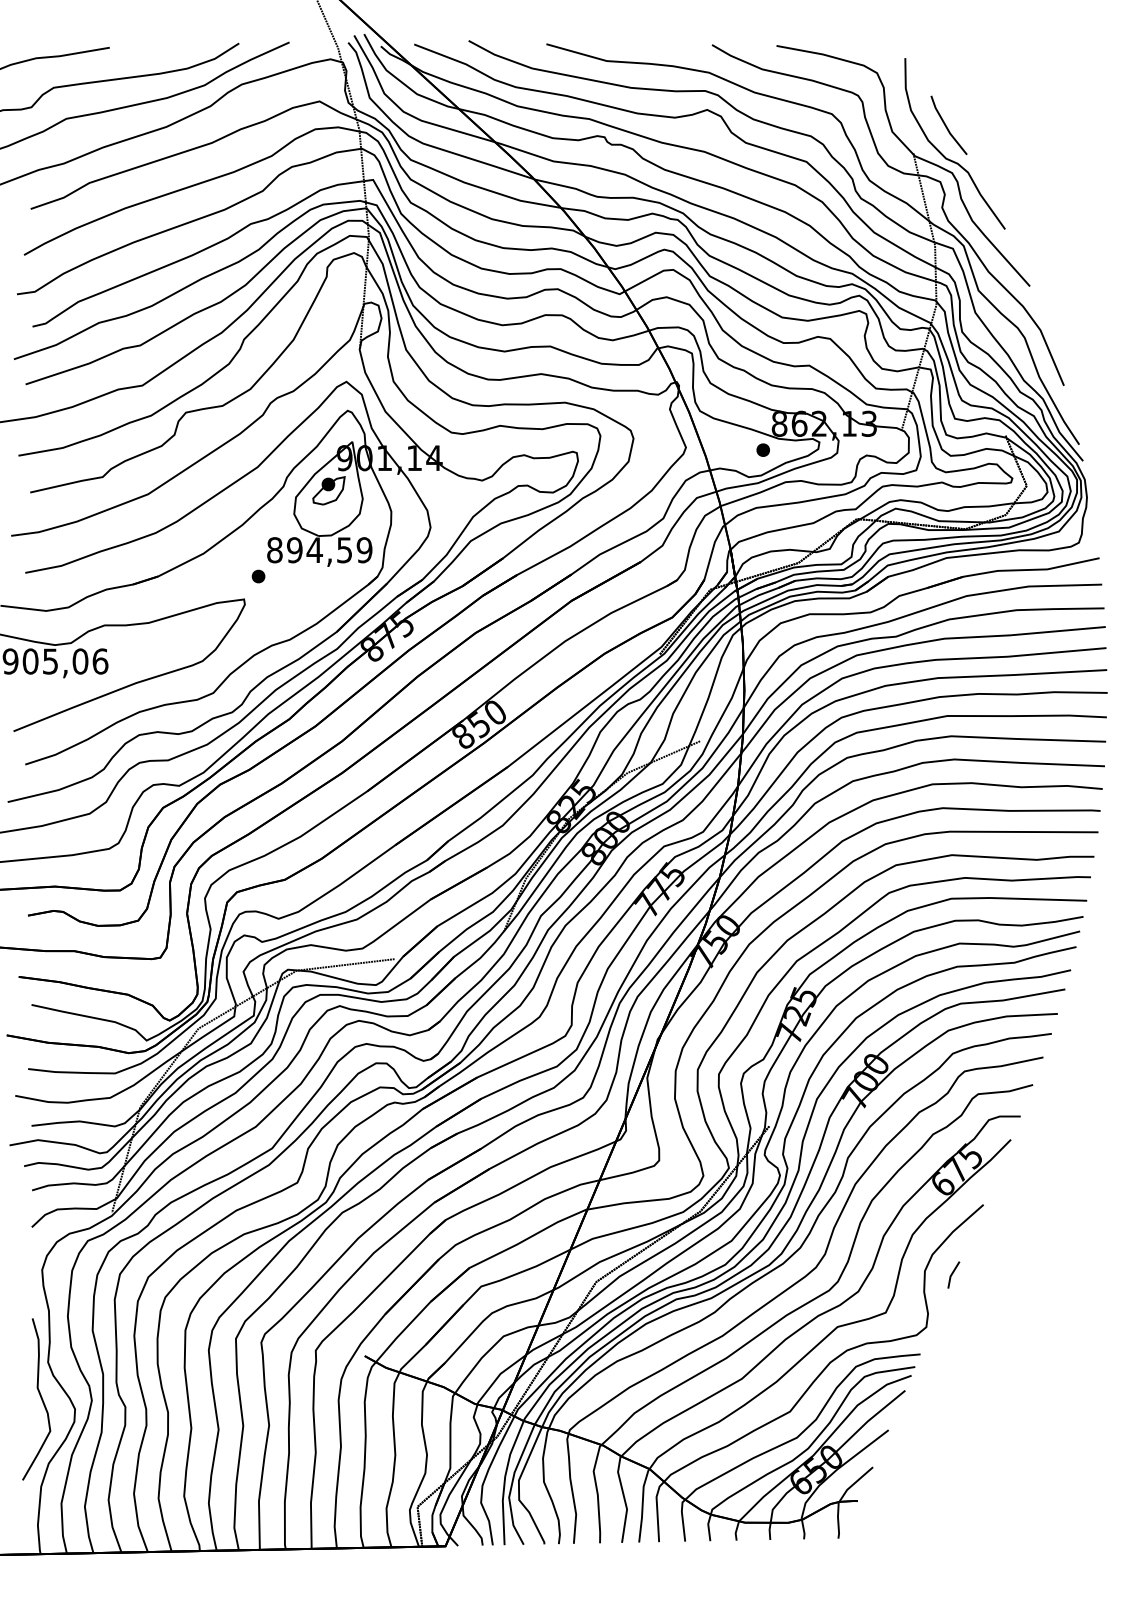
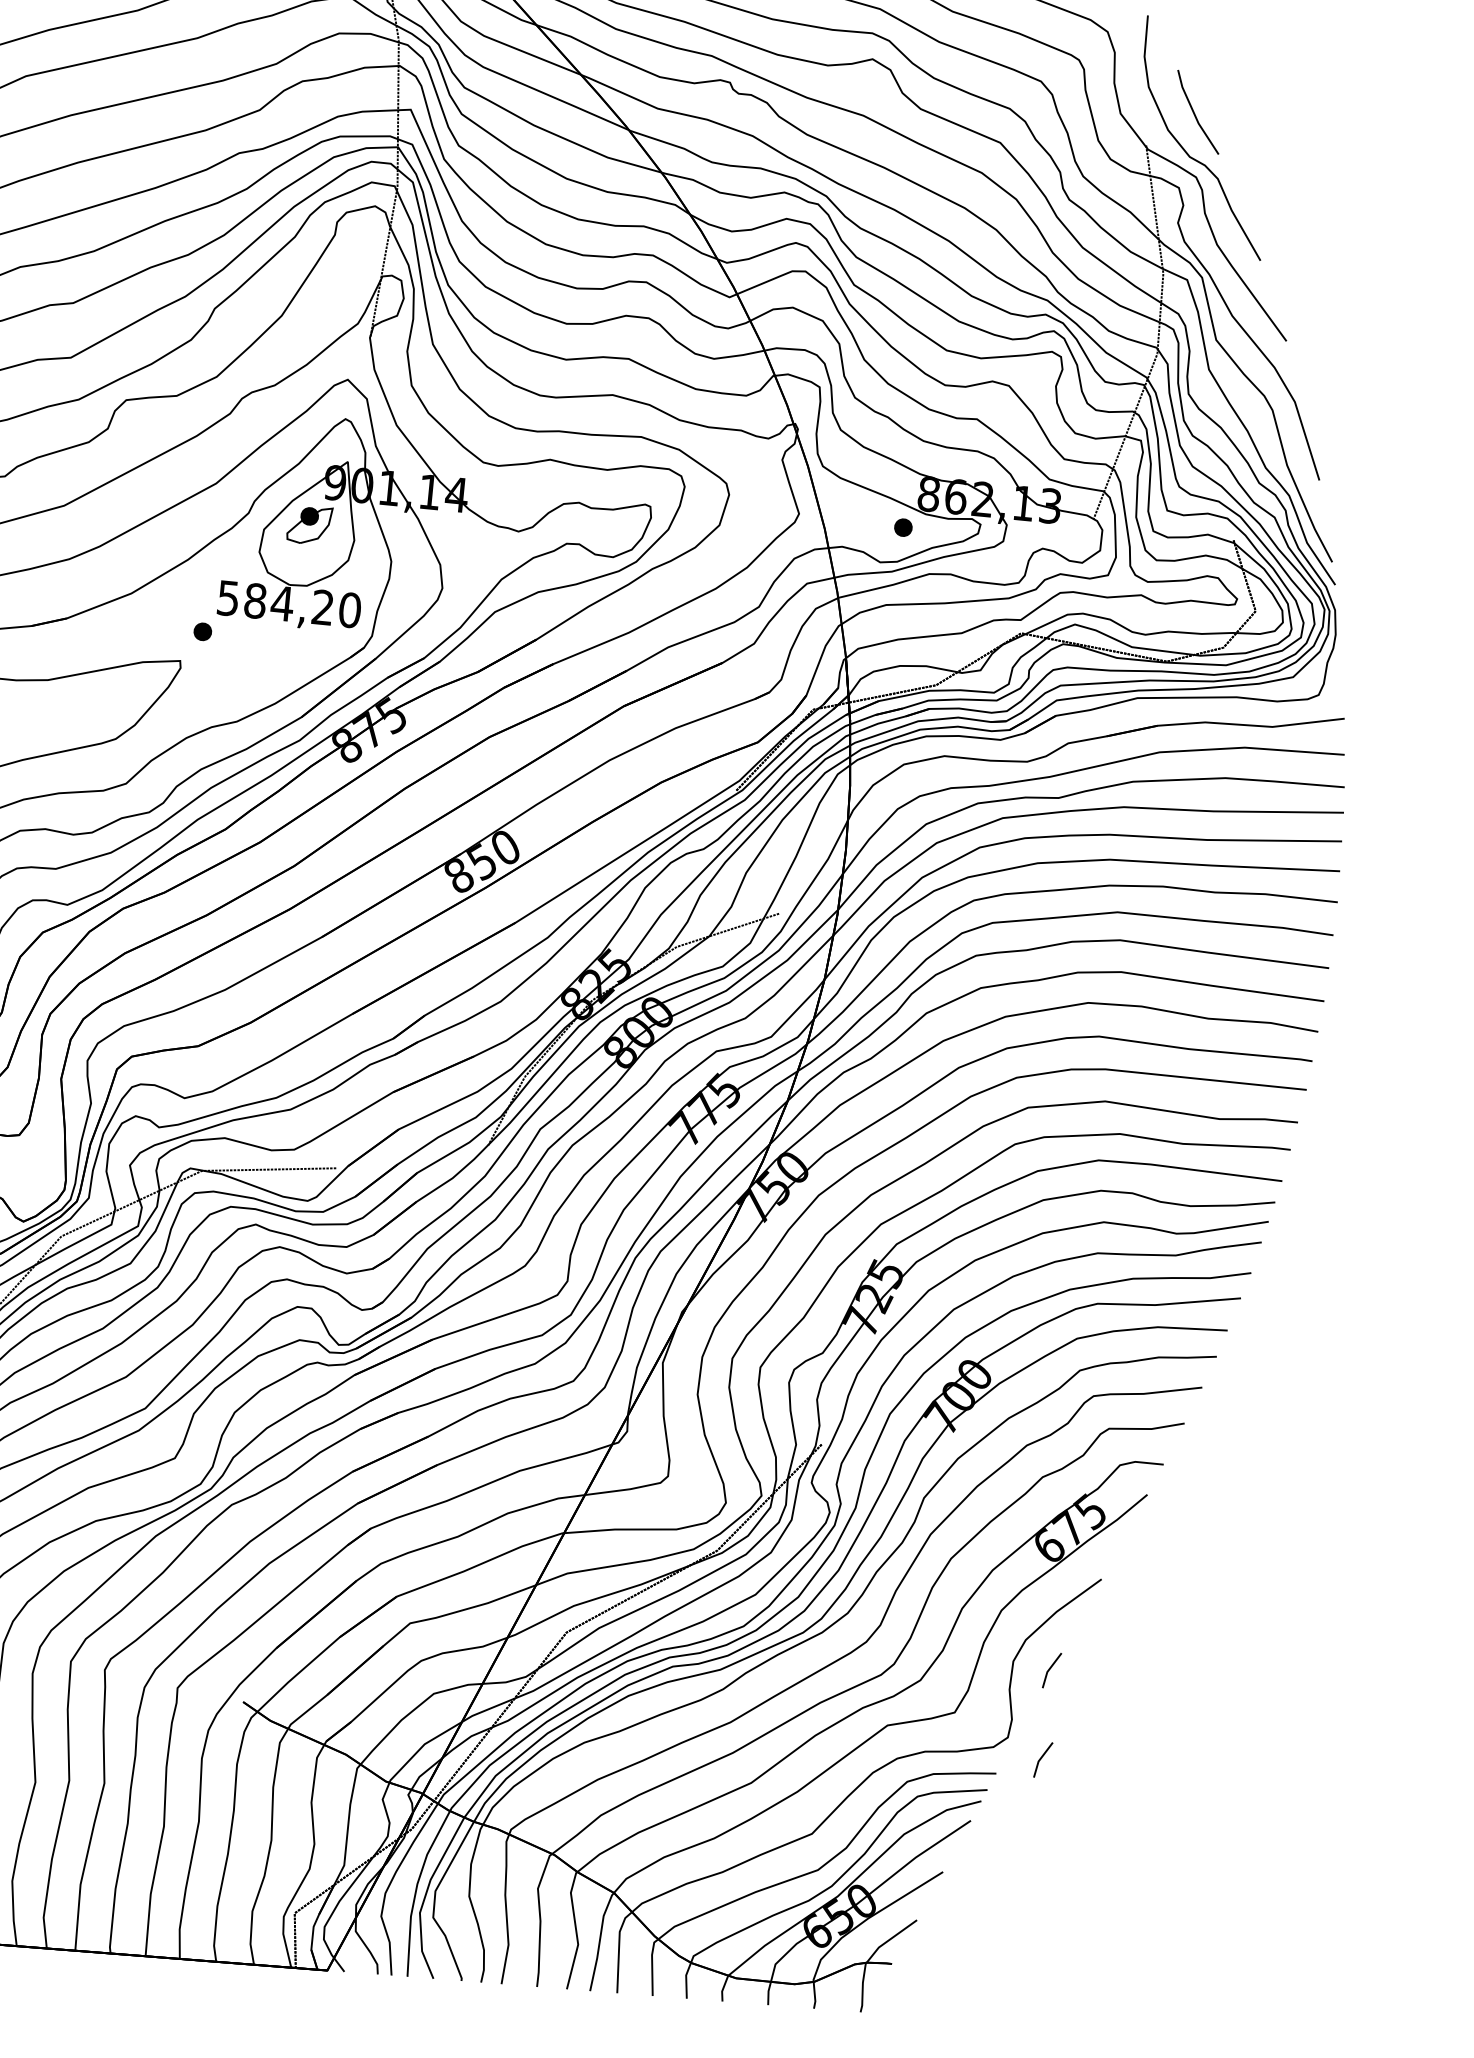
text: (319, 550) -> (288, 604), 894,59 -> 584,20
line: (953, 1339) -> (1042, 1757), added

